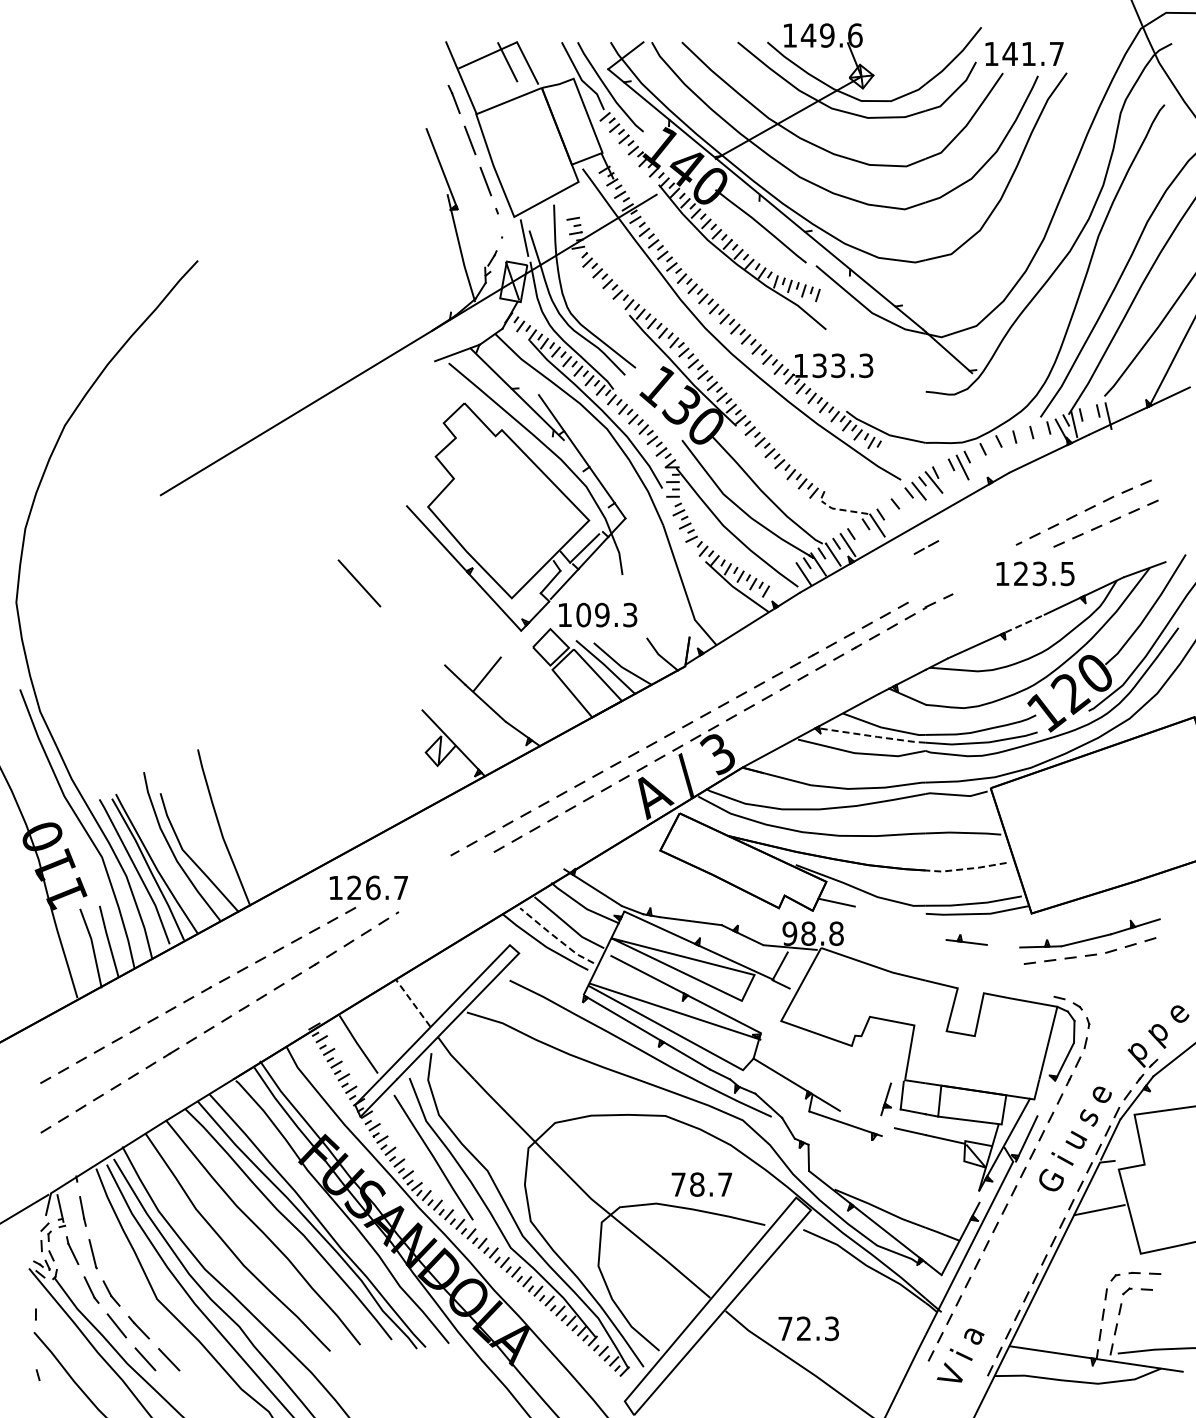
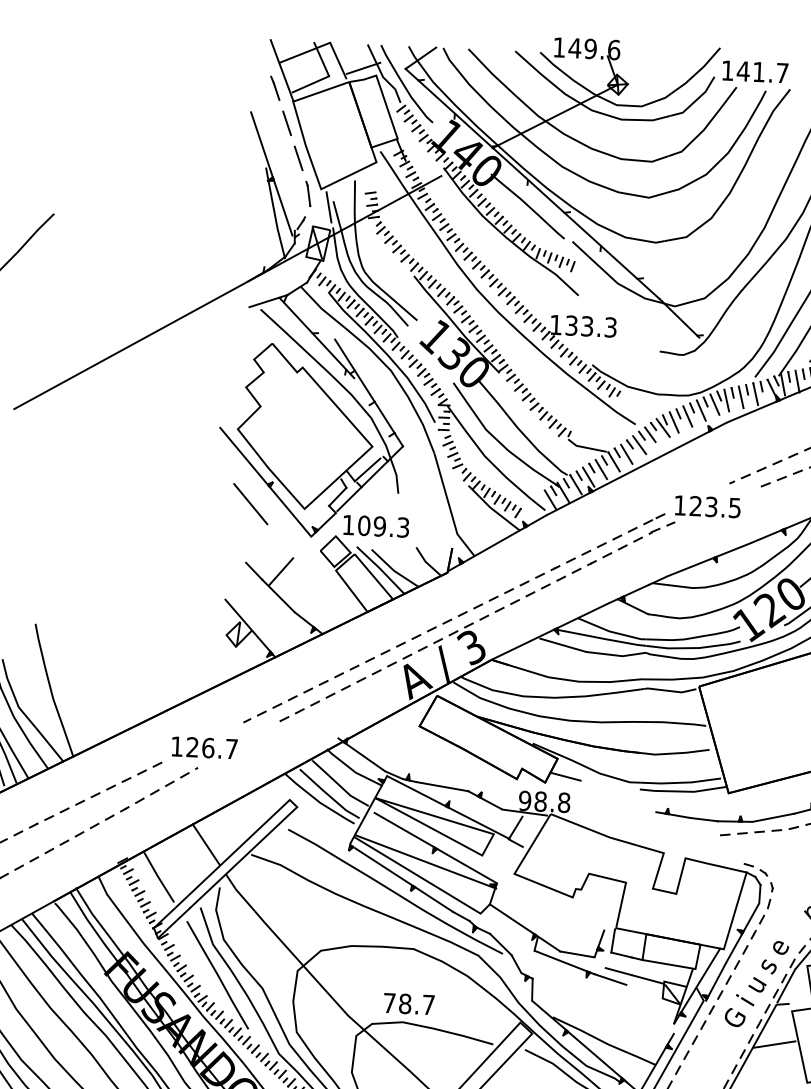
line: (557, 70) -> (363, 68), added
line: (496, 92) -> (311, 84), added
line: (499, 225) -> (308, 195), added
line: (470, 241) -> (283, 208), added
line: (1091, 420) -> (797, 381), added
line: (1041, 437) -> (755, 394), added
line: (1024, 441) -> (740, 397), added
line: (1007, 446) -> (726, 400), added
line: (994, 451) -> (715, 404), added
line: (978, 459) -> (701, 410), added
line: (946, 475) -> (673, 422), added
line: (906, 503) -> (639, 444), added
line: (842, 510) -> (585, 447), dashed -> solid
line: (891, 515) -> (626, 454), added
line: (862, 535) -> (601, 469), added
line: (928, 547) -> (656, 519), moved
text: (1035, 573) -> (707, 506), moved
line: (359, 583) -> (250, 504), moved
line: (1025, 623) -> (734, 549), dashed -> solid
line: (872, 736) -> (601, 638), dashed -> solid
line: (966, 869) -> (675, 753), dashed -> solid
text: (368, 887) -> (204, 747), moved
line: (555, 937) -> (328, 795), dashed -> solid
line: (1003, 946) -> (703, 819), added
line: (412, 1002) -> (205, 844), dashed -> solid
line: (1045, 1098) -> (733, 948), added
line: (860, 1113) -> (577, 954), added
line: (900, 1141) -> (609, 979), added
text: (701, 1184) -> (408, 1003), moved

